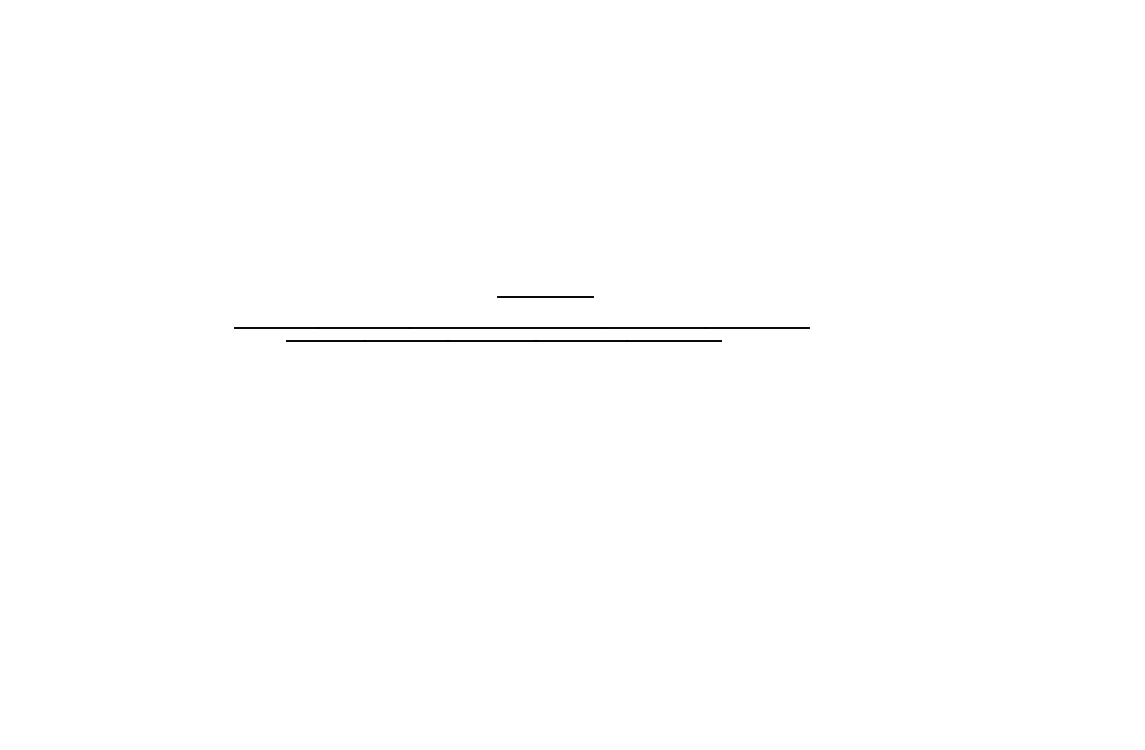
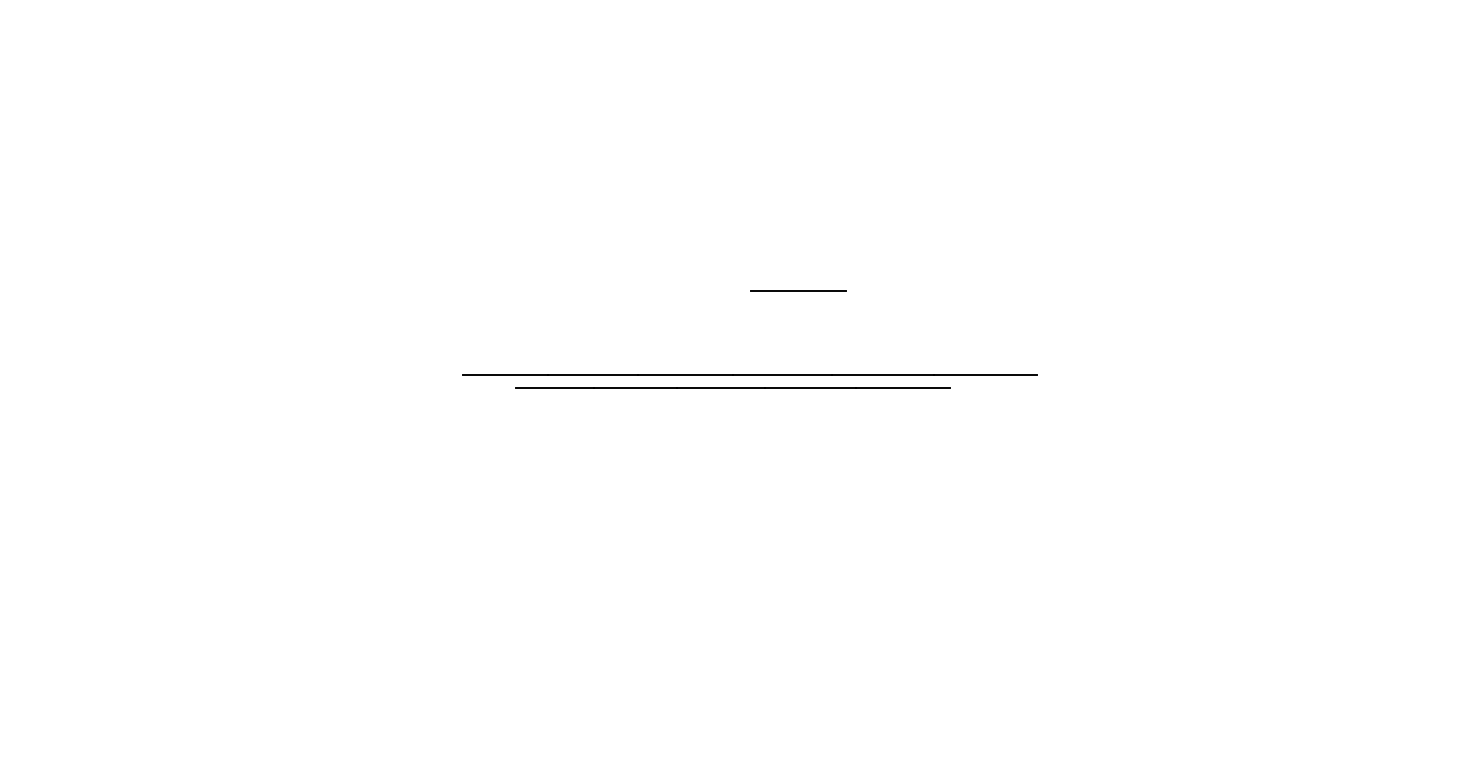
line: (545, 296) -> (798, 290), moved

